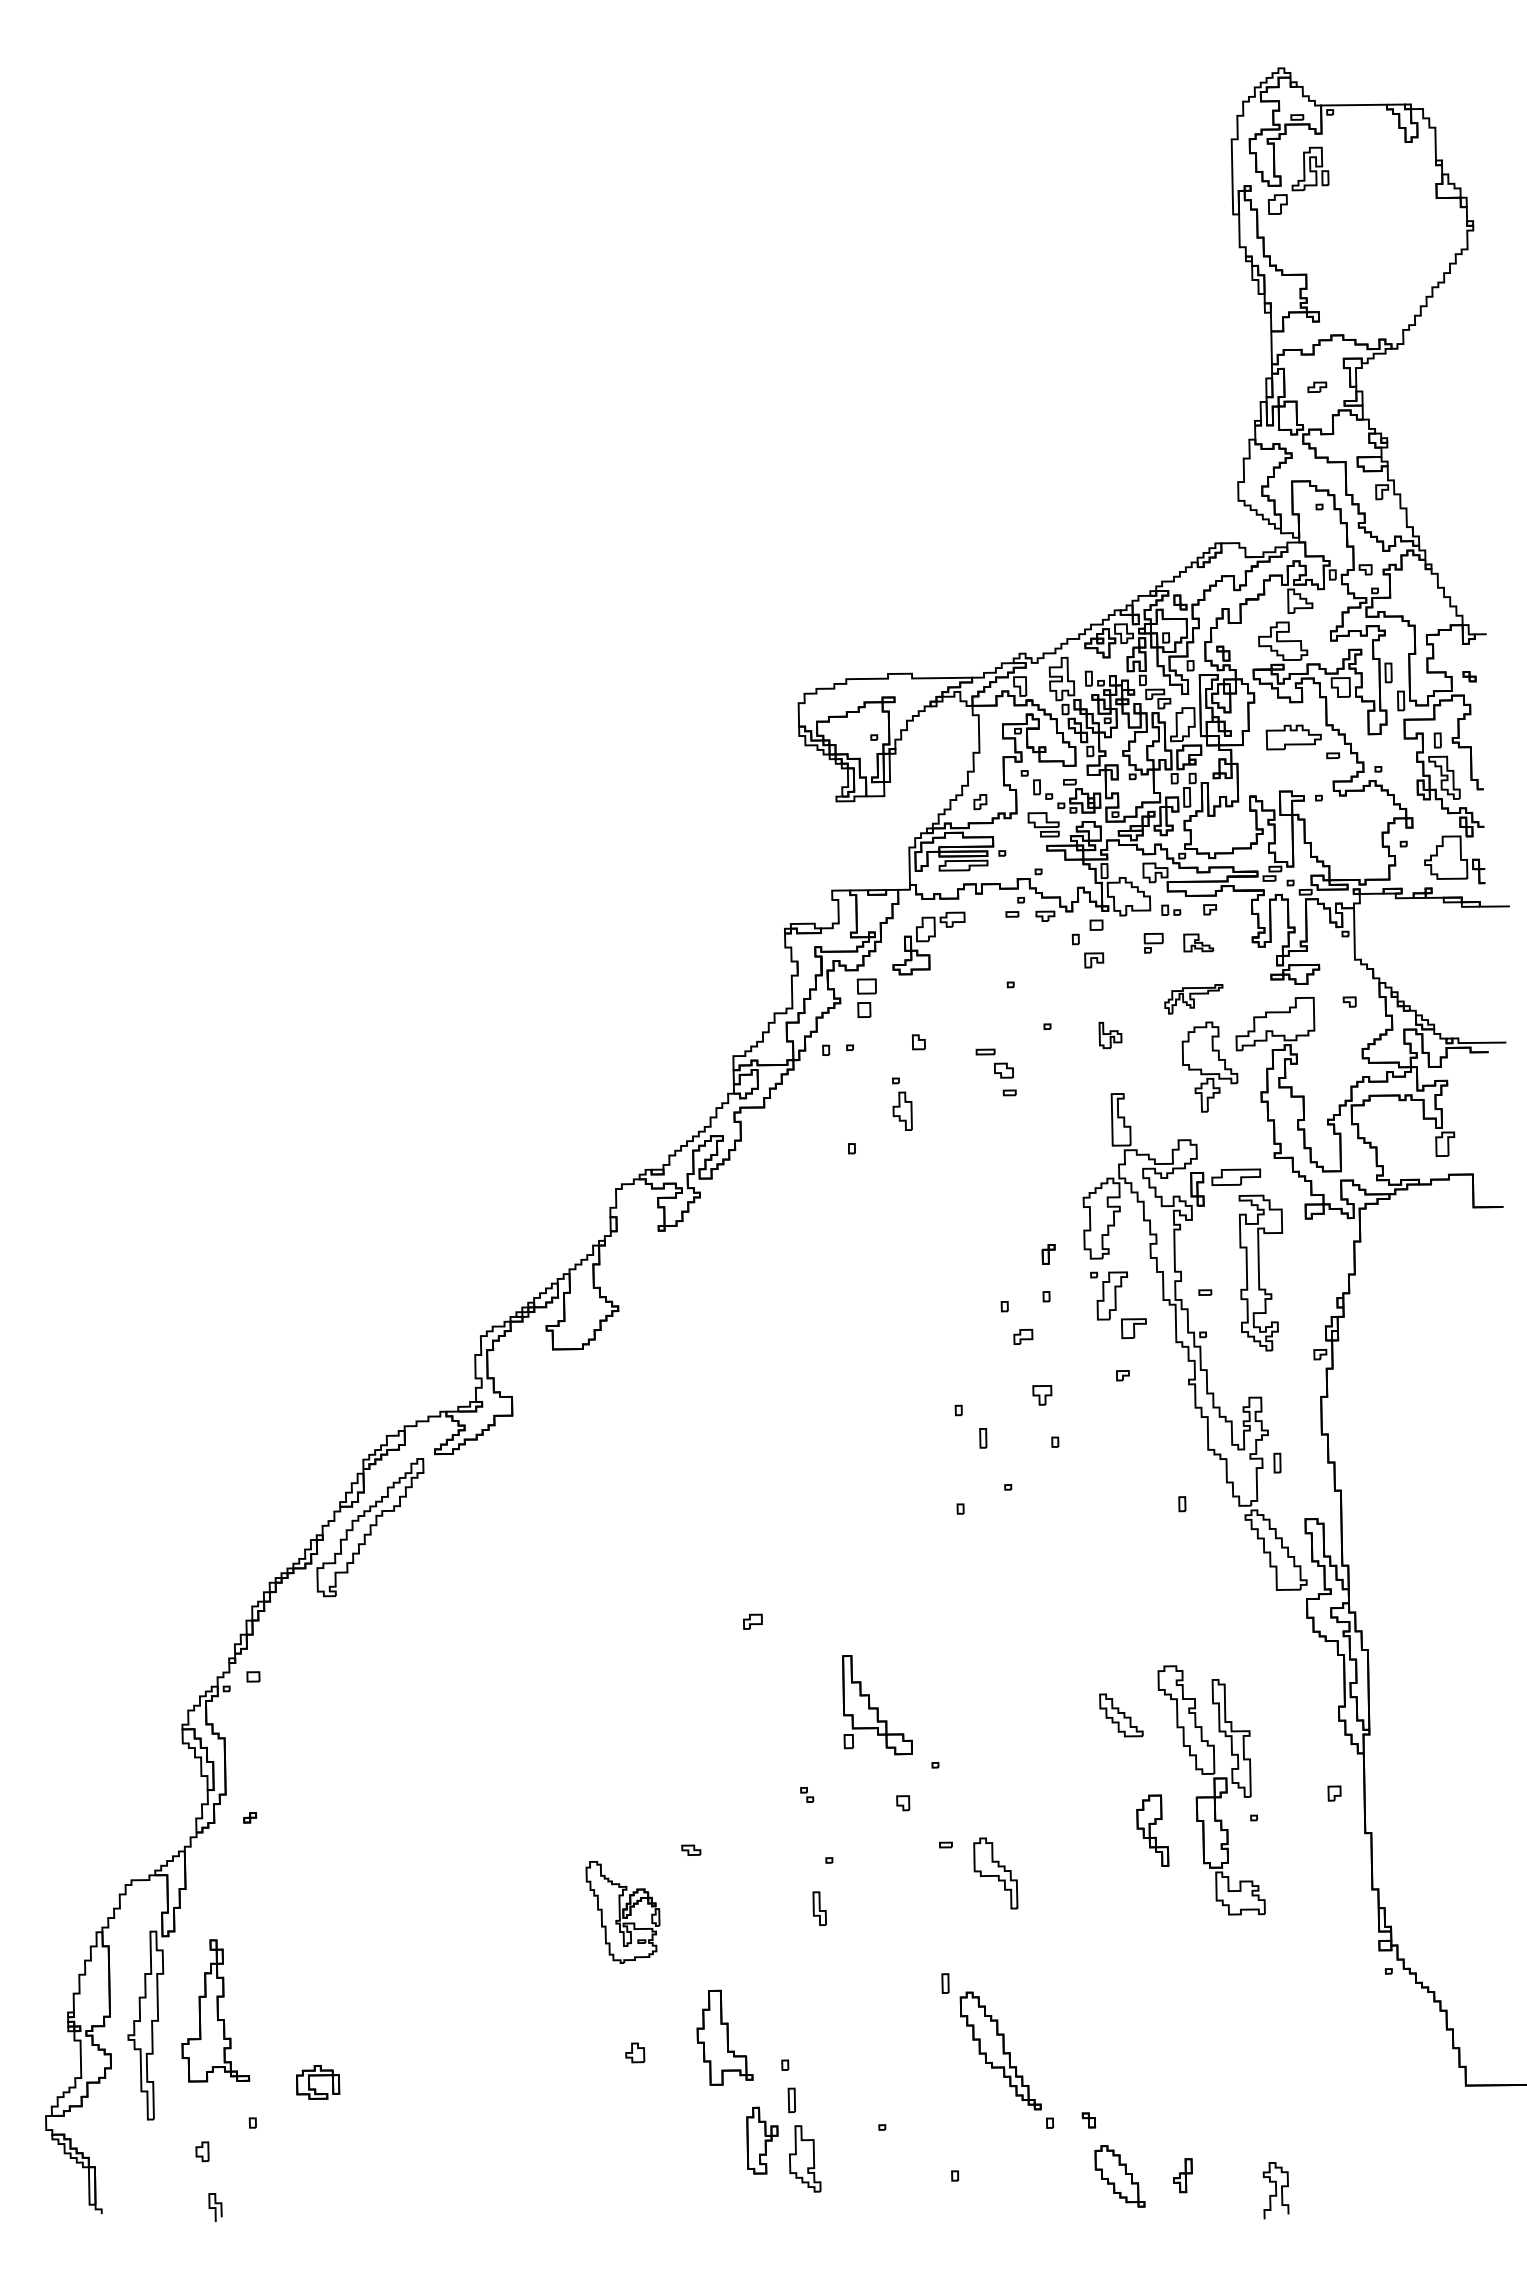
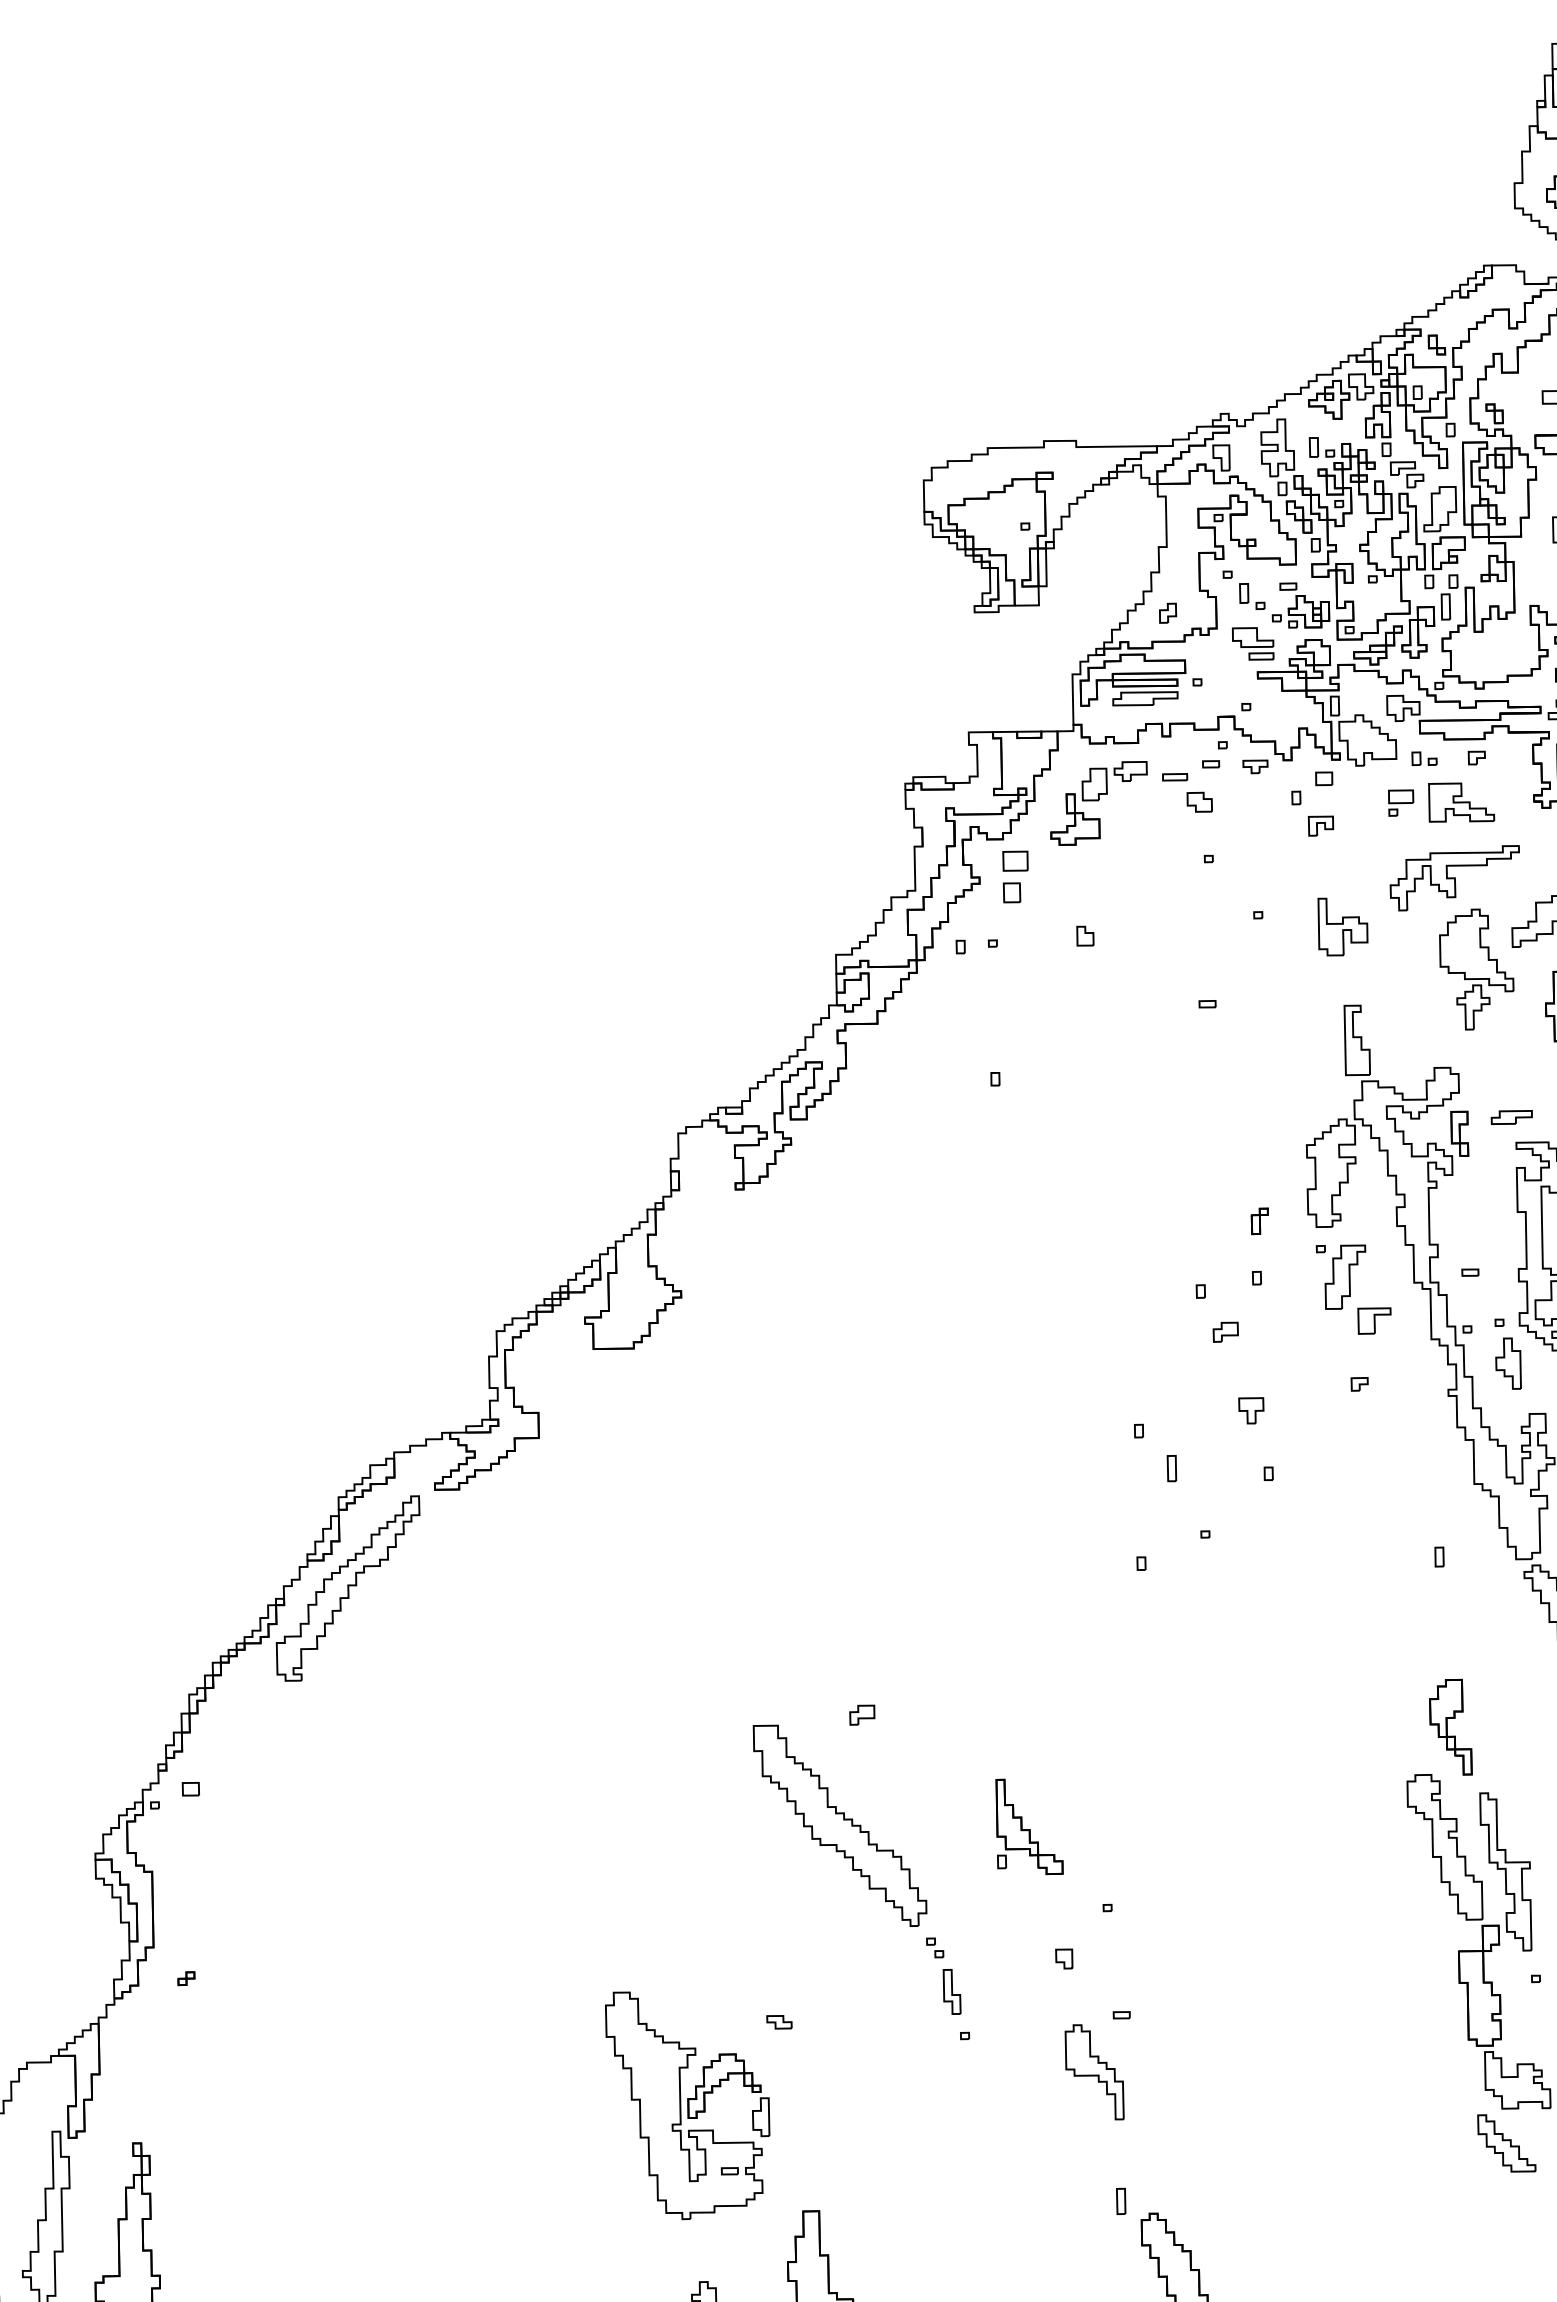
part: (1198, 942) -> (1461, 802), size x1.67
part: (1193, 999) -> (1454, 878), size x1.67
part: (1110, 1035) -> (1342, 927), size x1.67
part: (994, 1063) -> (1187, 792), moved
part: (902, 1103) -> (1508, 1353), moved
part: (1235, 1176) -> (1510, 1116), size x0.62
part: (736, 1703) -> (840, 1824), added
part: (876, 1704) -> (1028, 1826), size x0.71
part: (1121, 1715) -> (1506, 2143), moved
part: (1152, 1830) -> (1450, 1726), moved
part: (995, 1873) -> (1094, 2072), moved
part: (819, 1908) -> (951, 1991), moved
part: (622, 1912) -> (686, 2105), size x1.67

